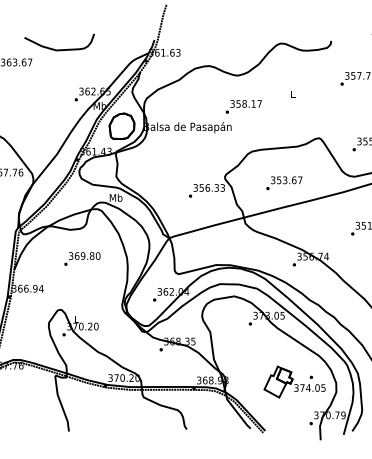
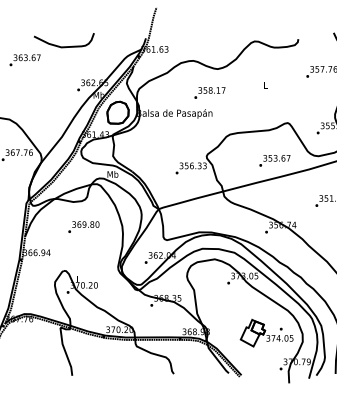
text: (243, 106) -> (209, 92), moved
text: (283, 182) -> (274, 160), moved

